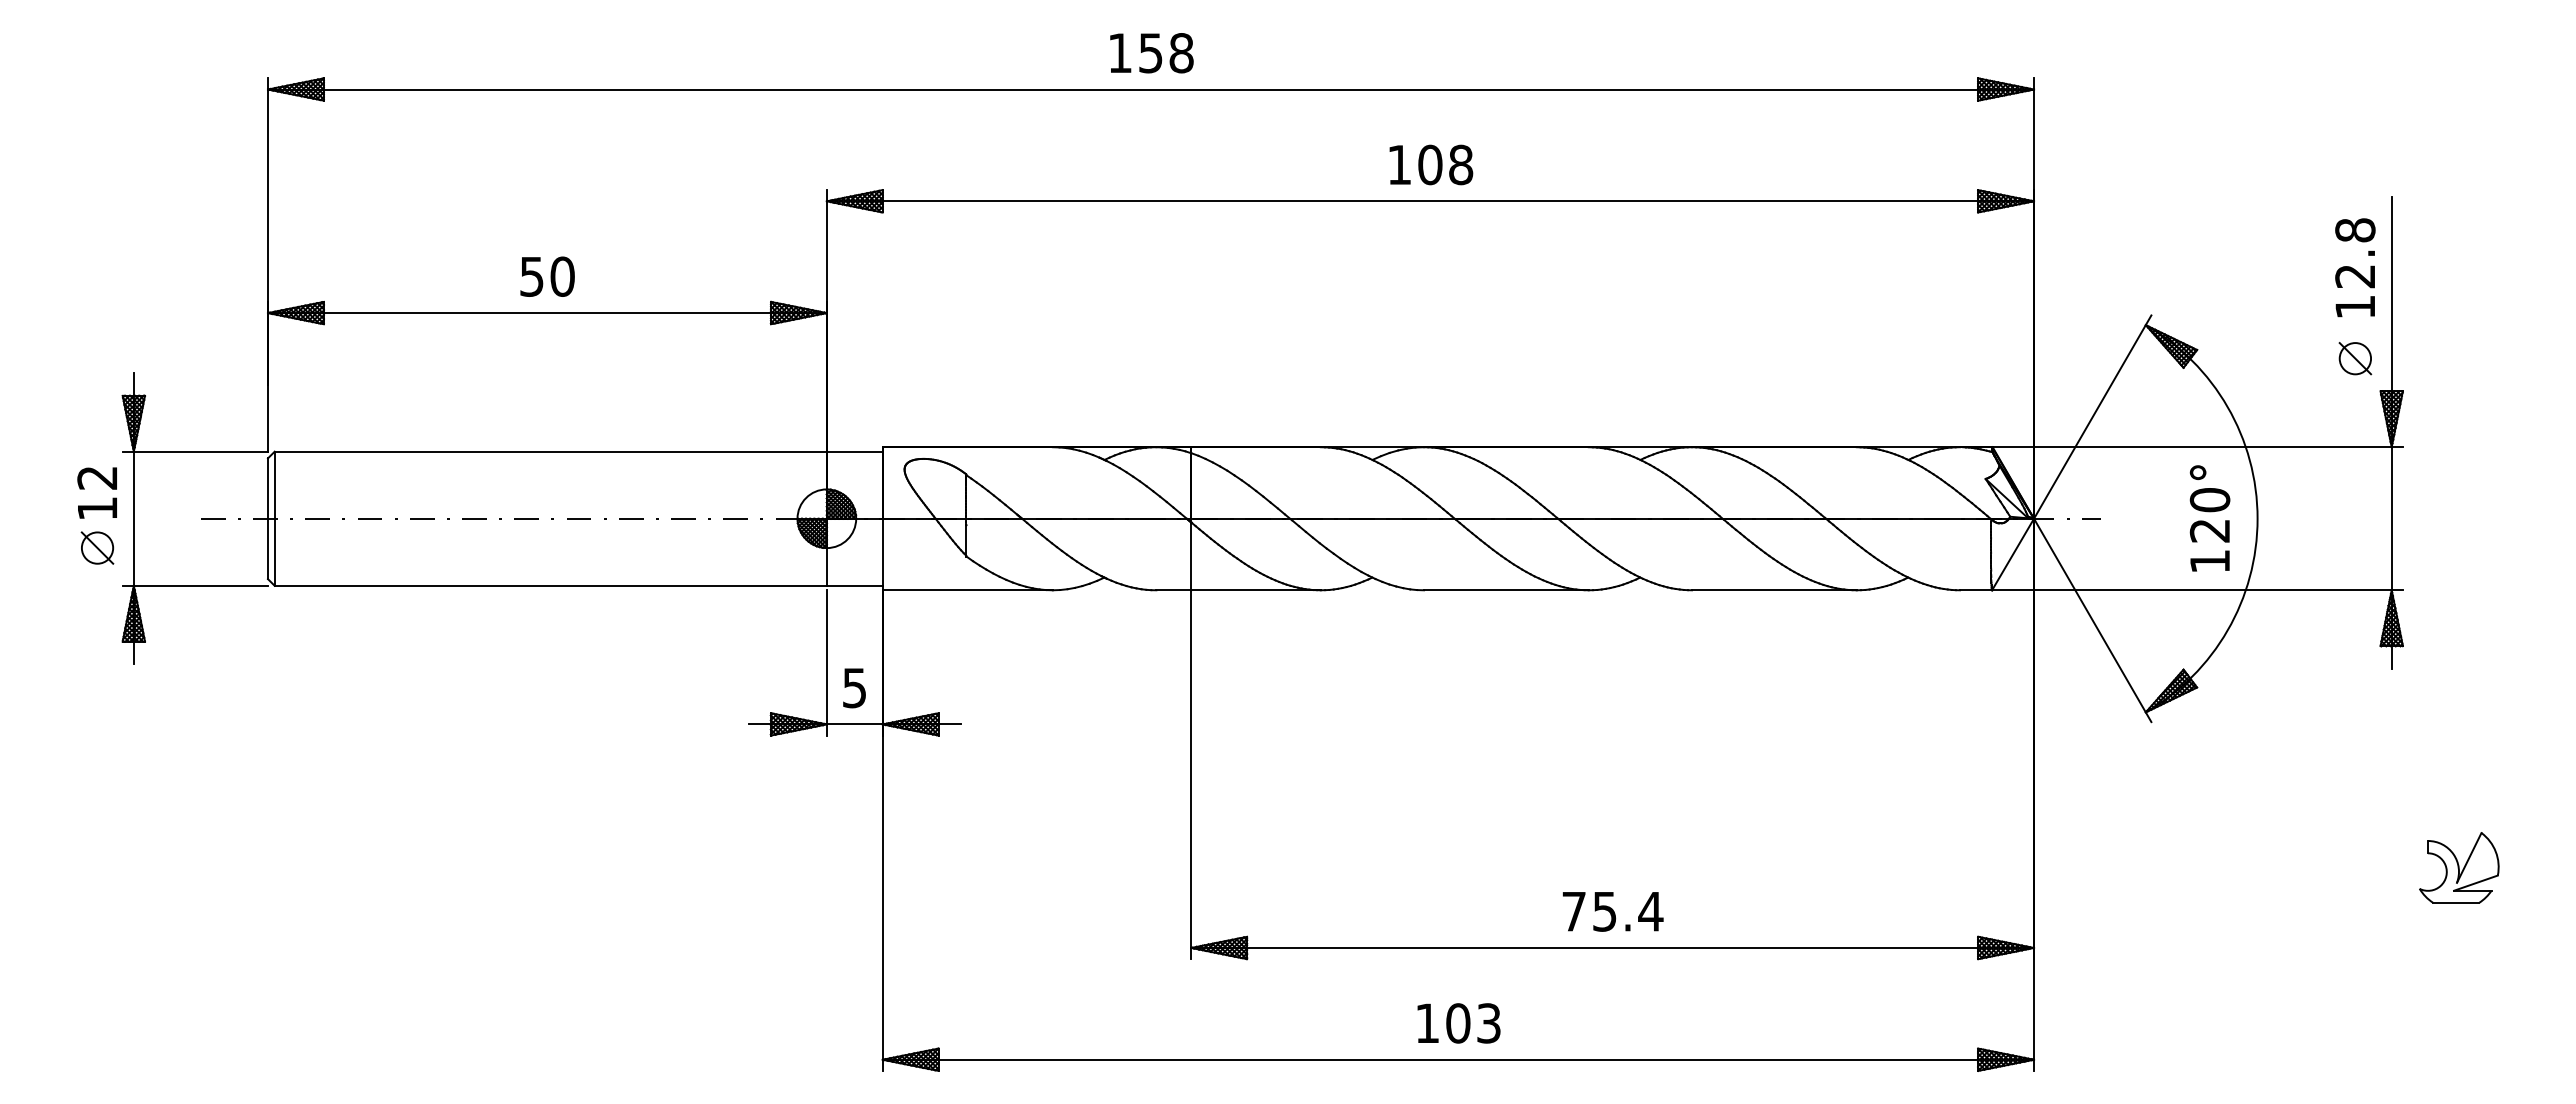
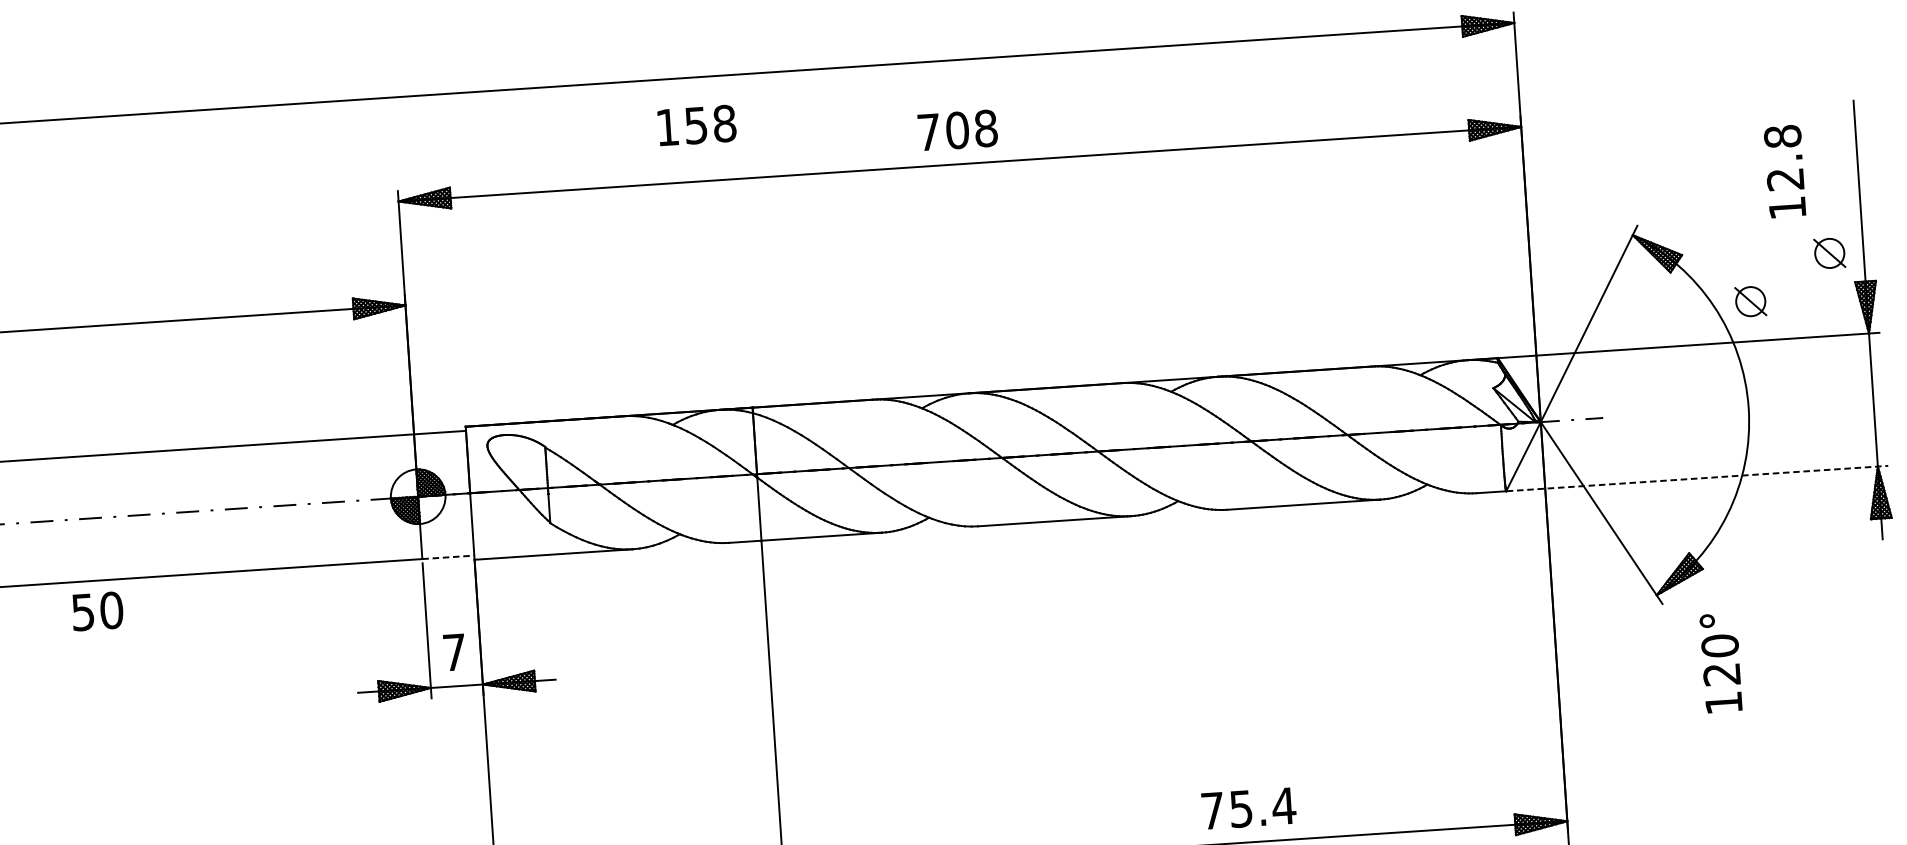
text: (1151, 53) -> (696, 125), moved
text: (1399, 164) -> (928, 131), 108 -> 708
text: (2355, 267) -> (1785, 171), moved
text: (547, 276) -> (97, 611), moved
part: (2267, 404) -> (1750, 301), added
text: (2209, 518) -> (1720, 663), moved
line: (854, 585) -> (448, 557), solid -> dashed
line: (2198, 590) -> (1698, 478), solid -> dashed
text: (854, 688) -> (454, 652), 5 -> 7
text: (1612, 911) -> (1248, 808), moved

